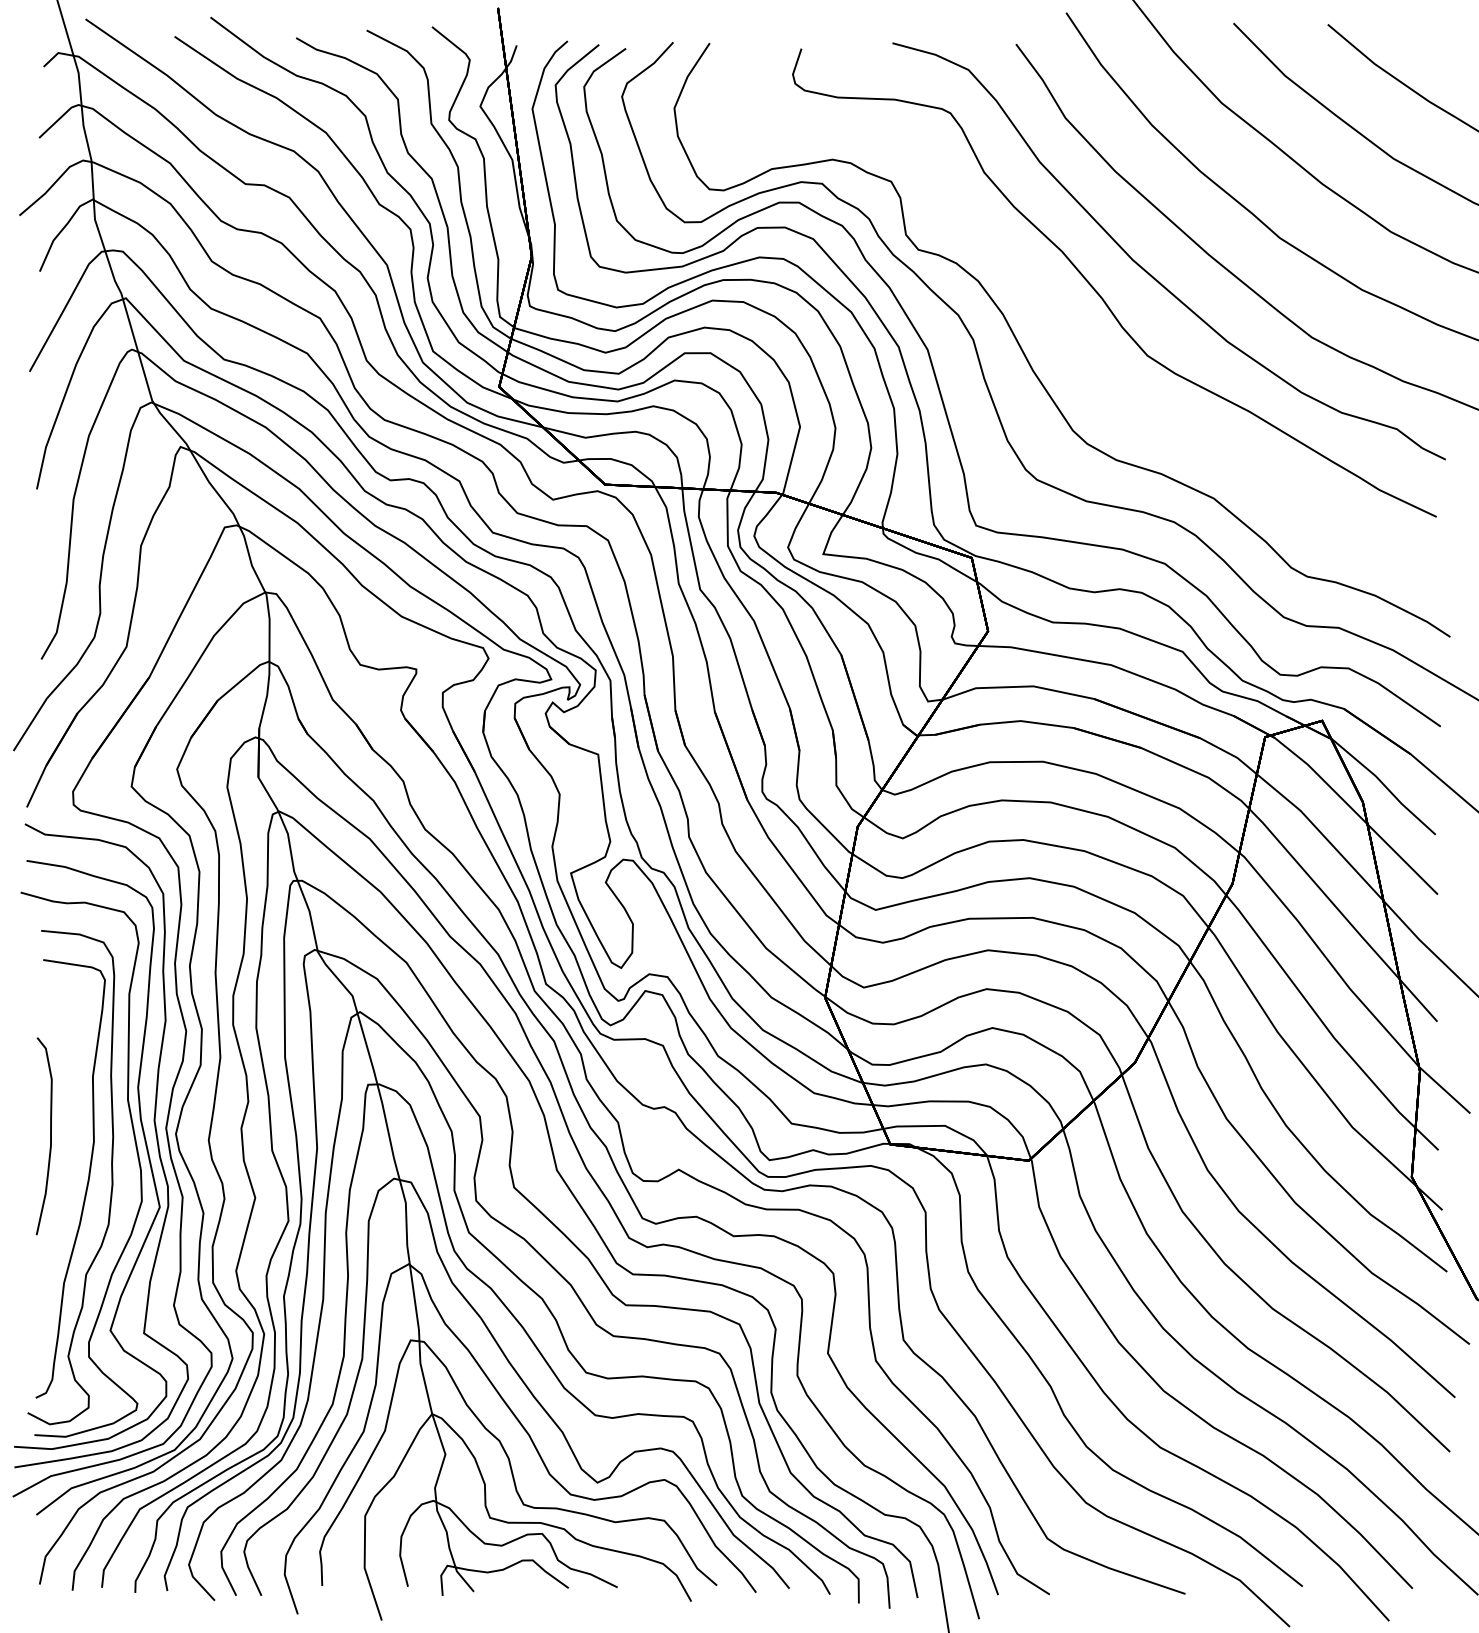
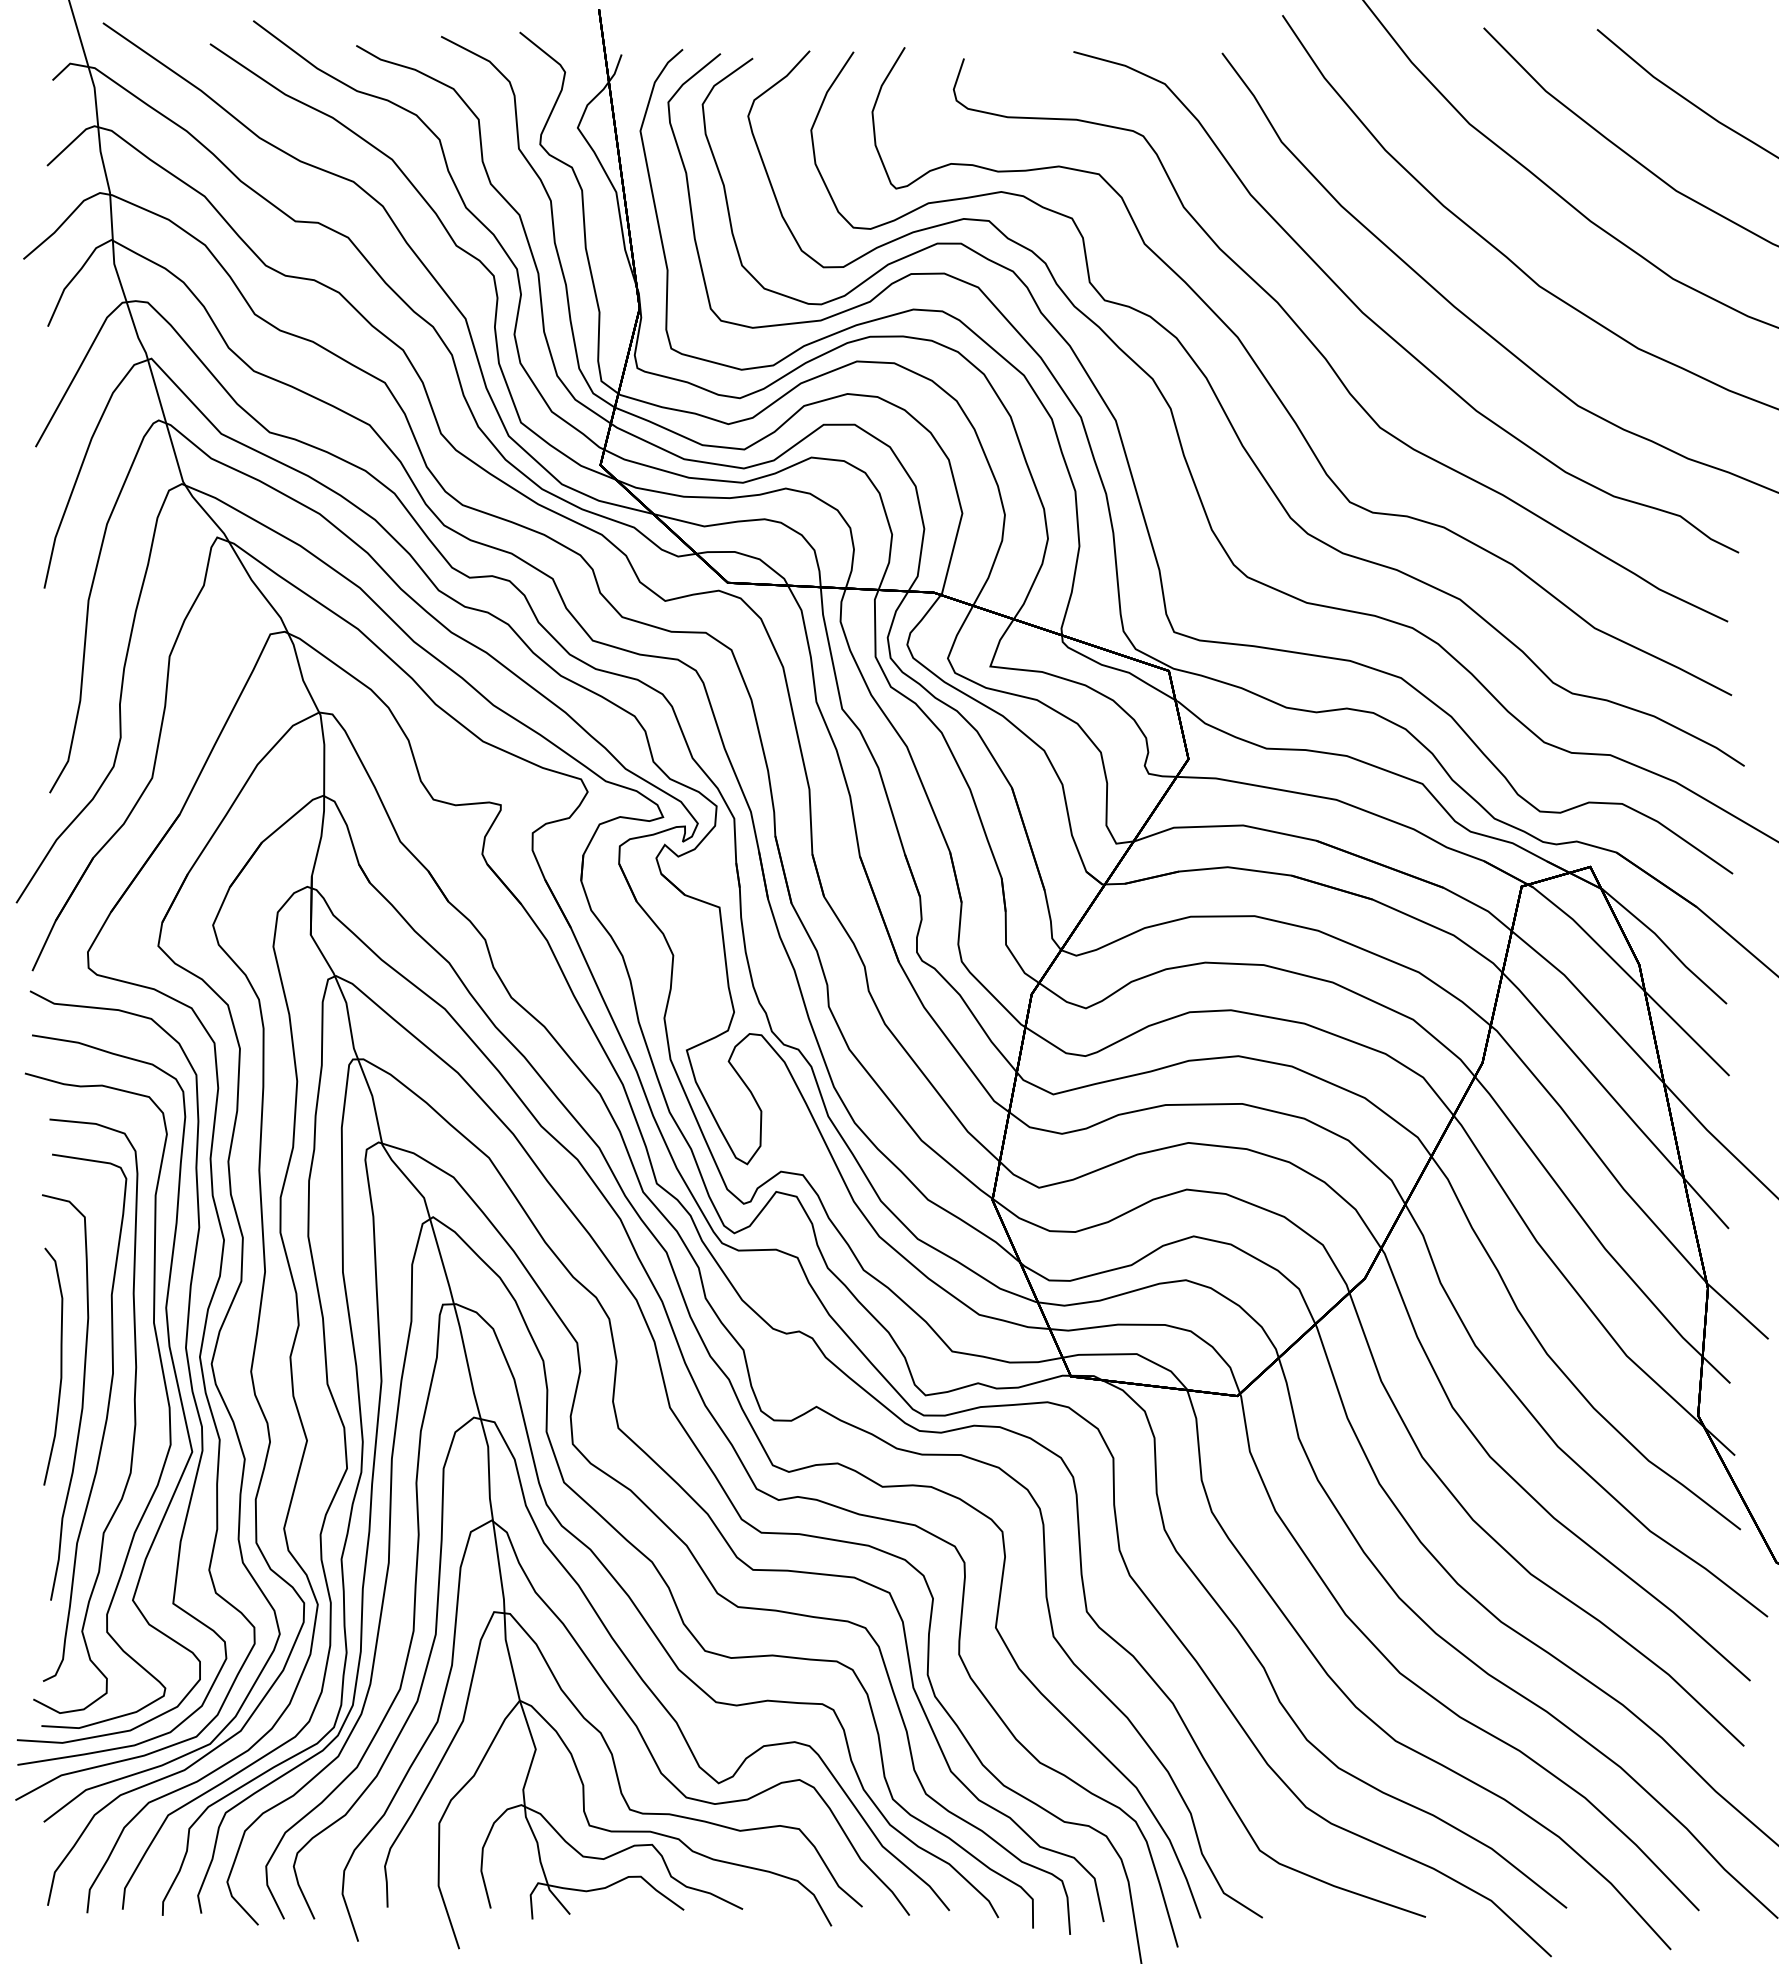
curve: (1059, 323) -> (1274, 389), added
curve: (67, 1166) -> (81, 1402), added

